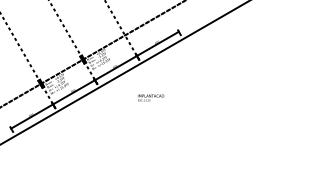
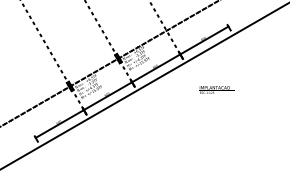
text: (151, 97) -> (215, 89), moved

